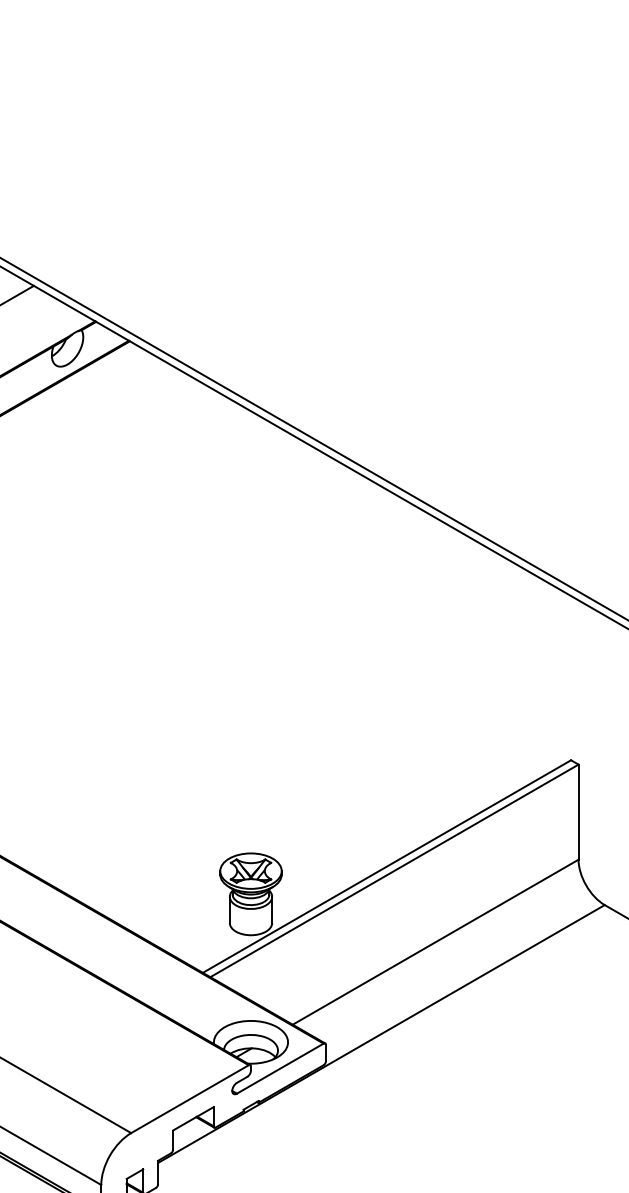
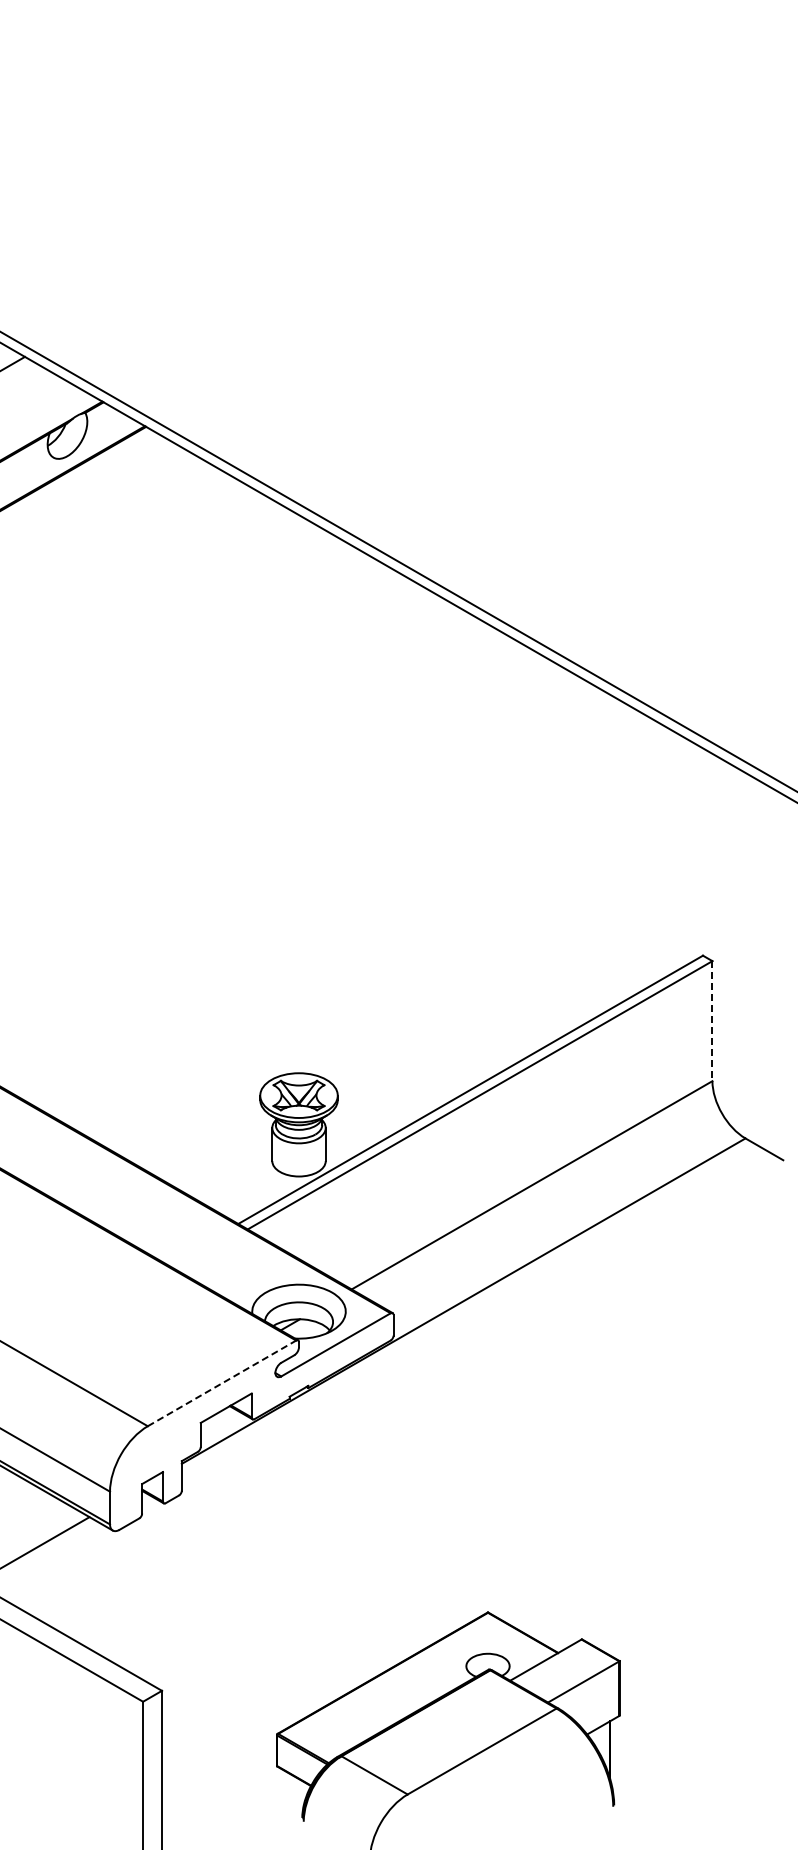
line: (578, 812) -> (712, 1021), solid -> dashed
line: (190, 1099) -> (222, 1383), solid -> dashed

